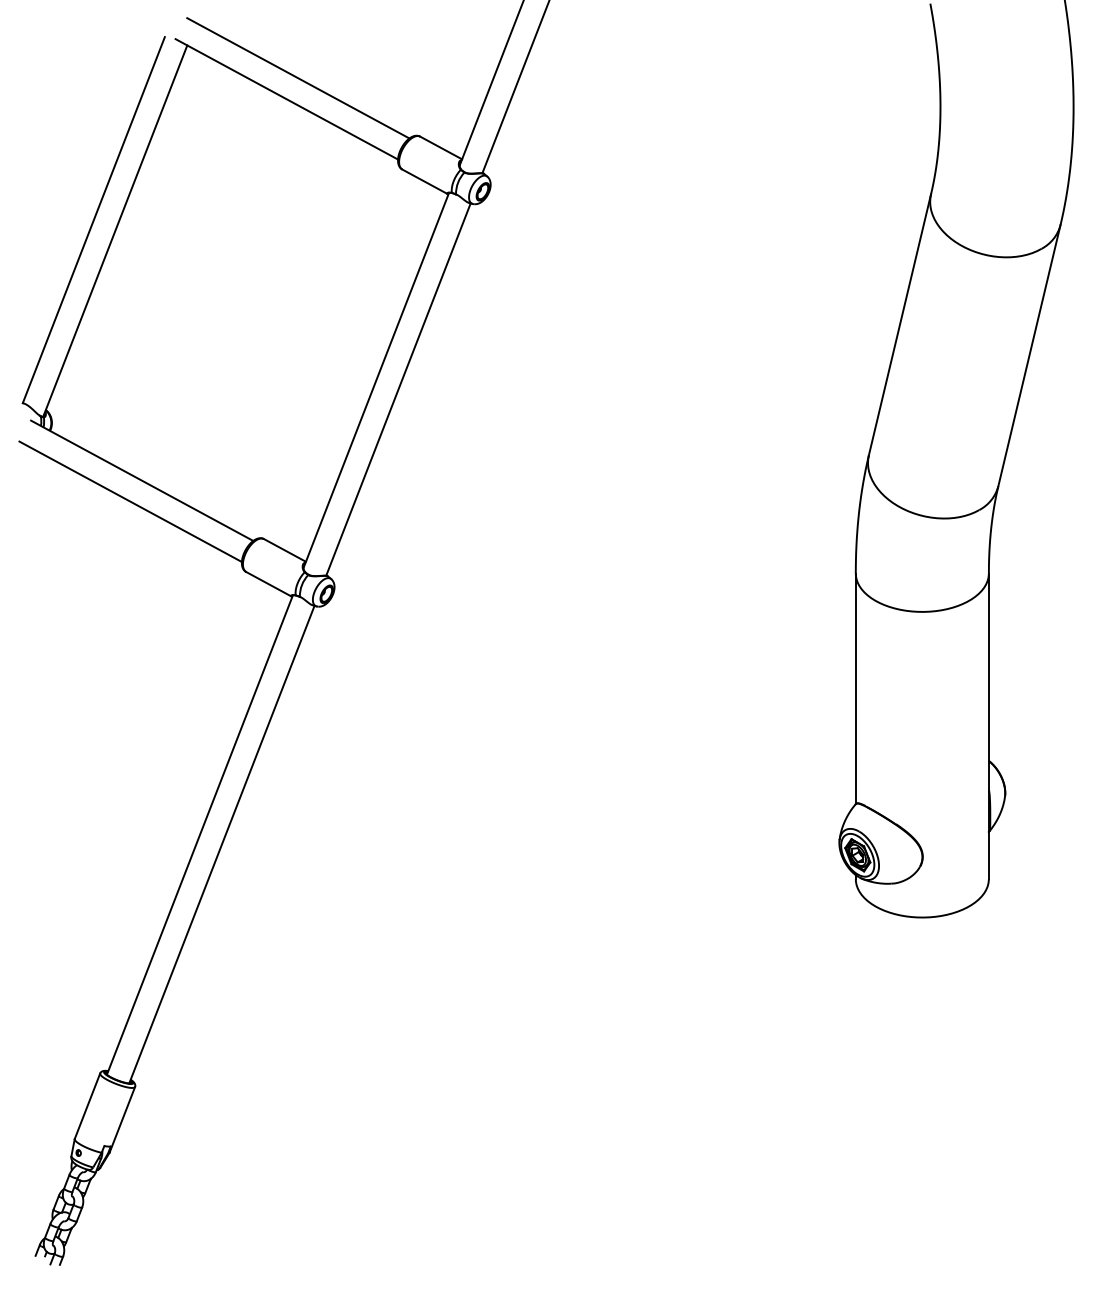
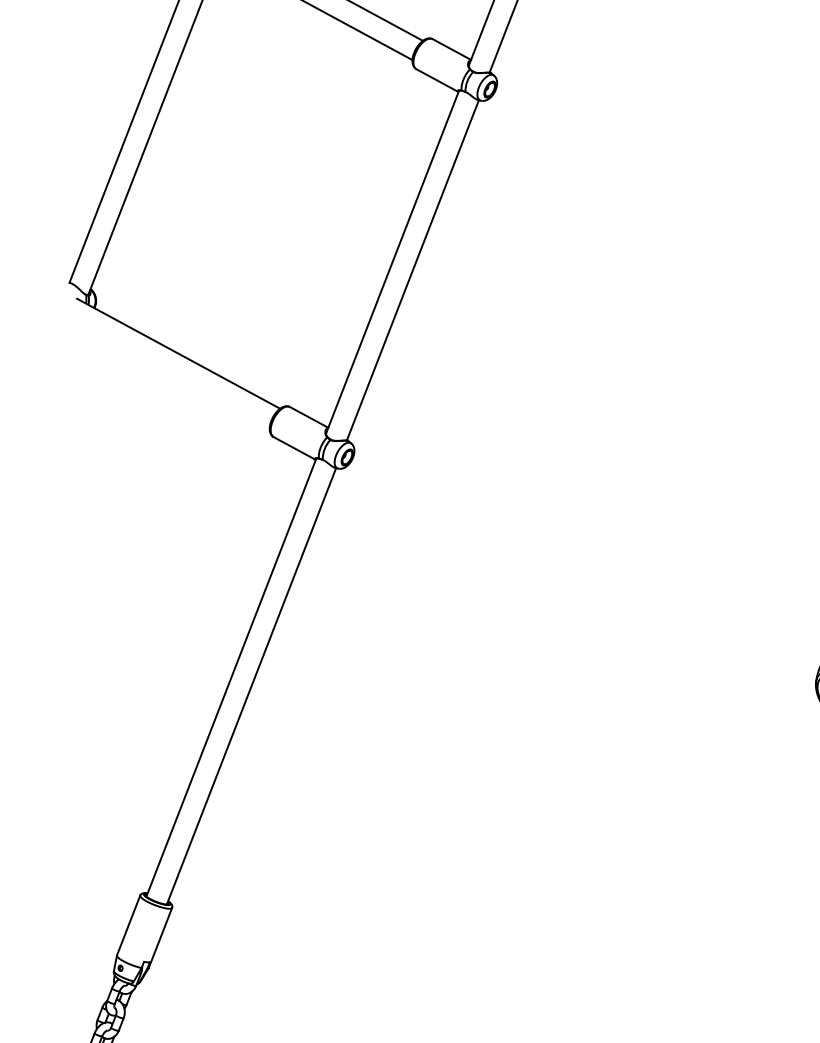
line: (130, 501) -> (167, 372), removed

